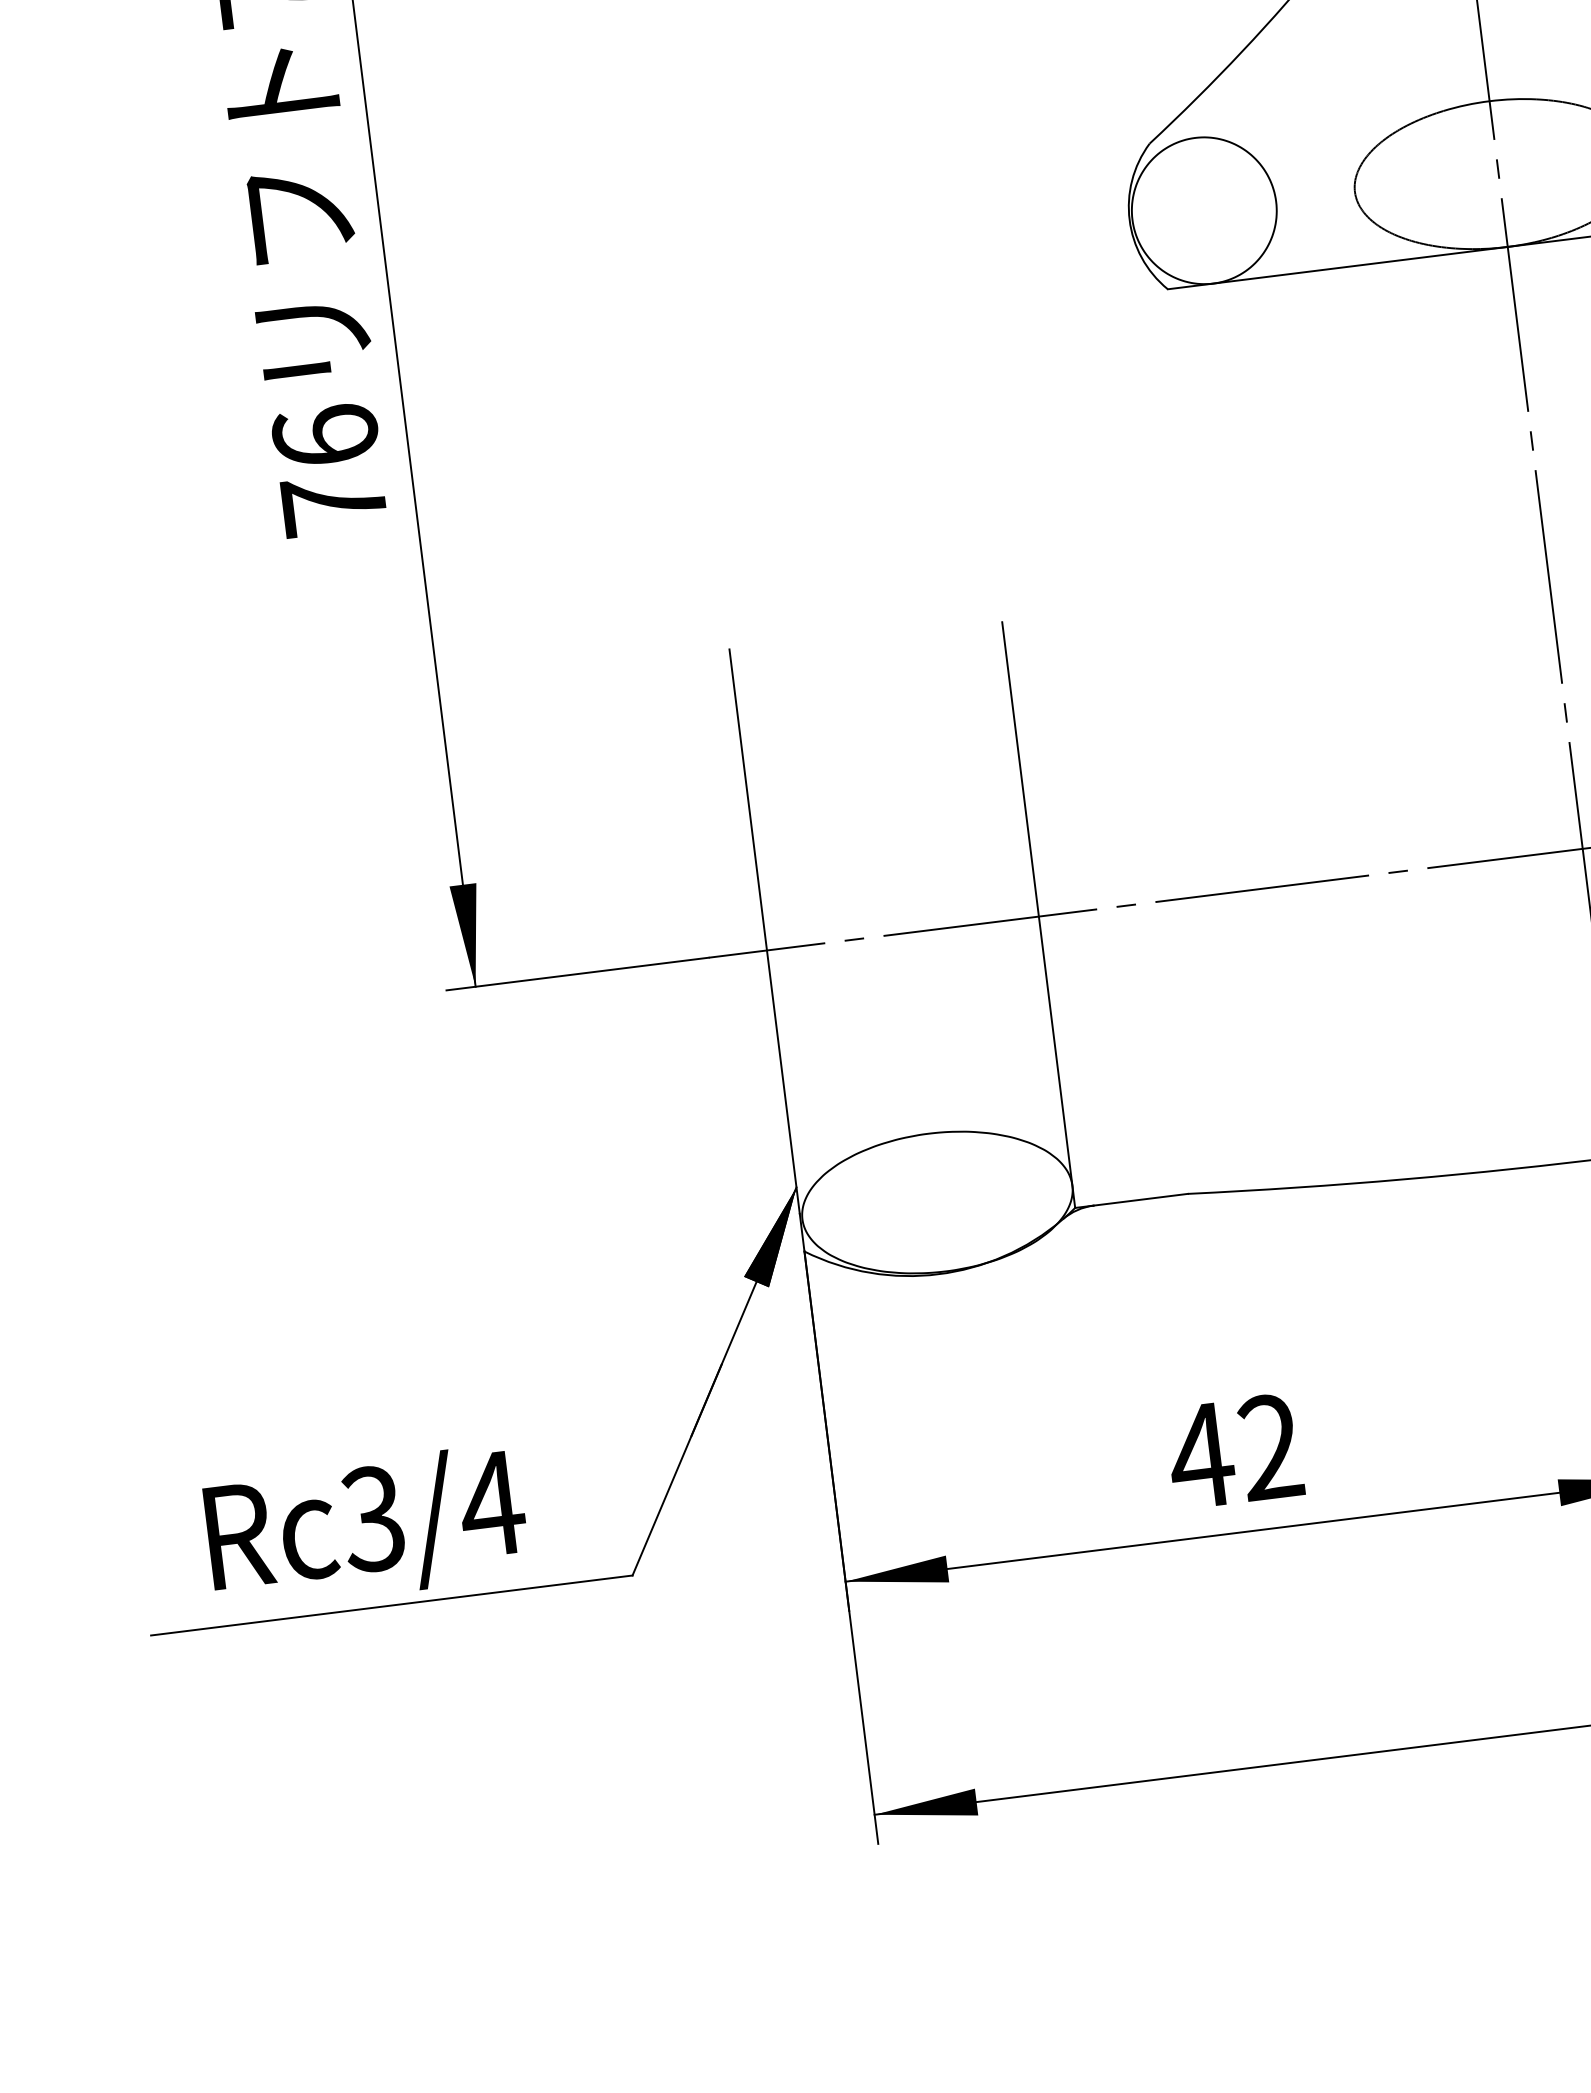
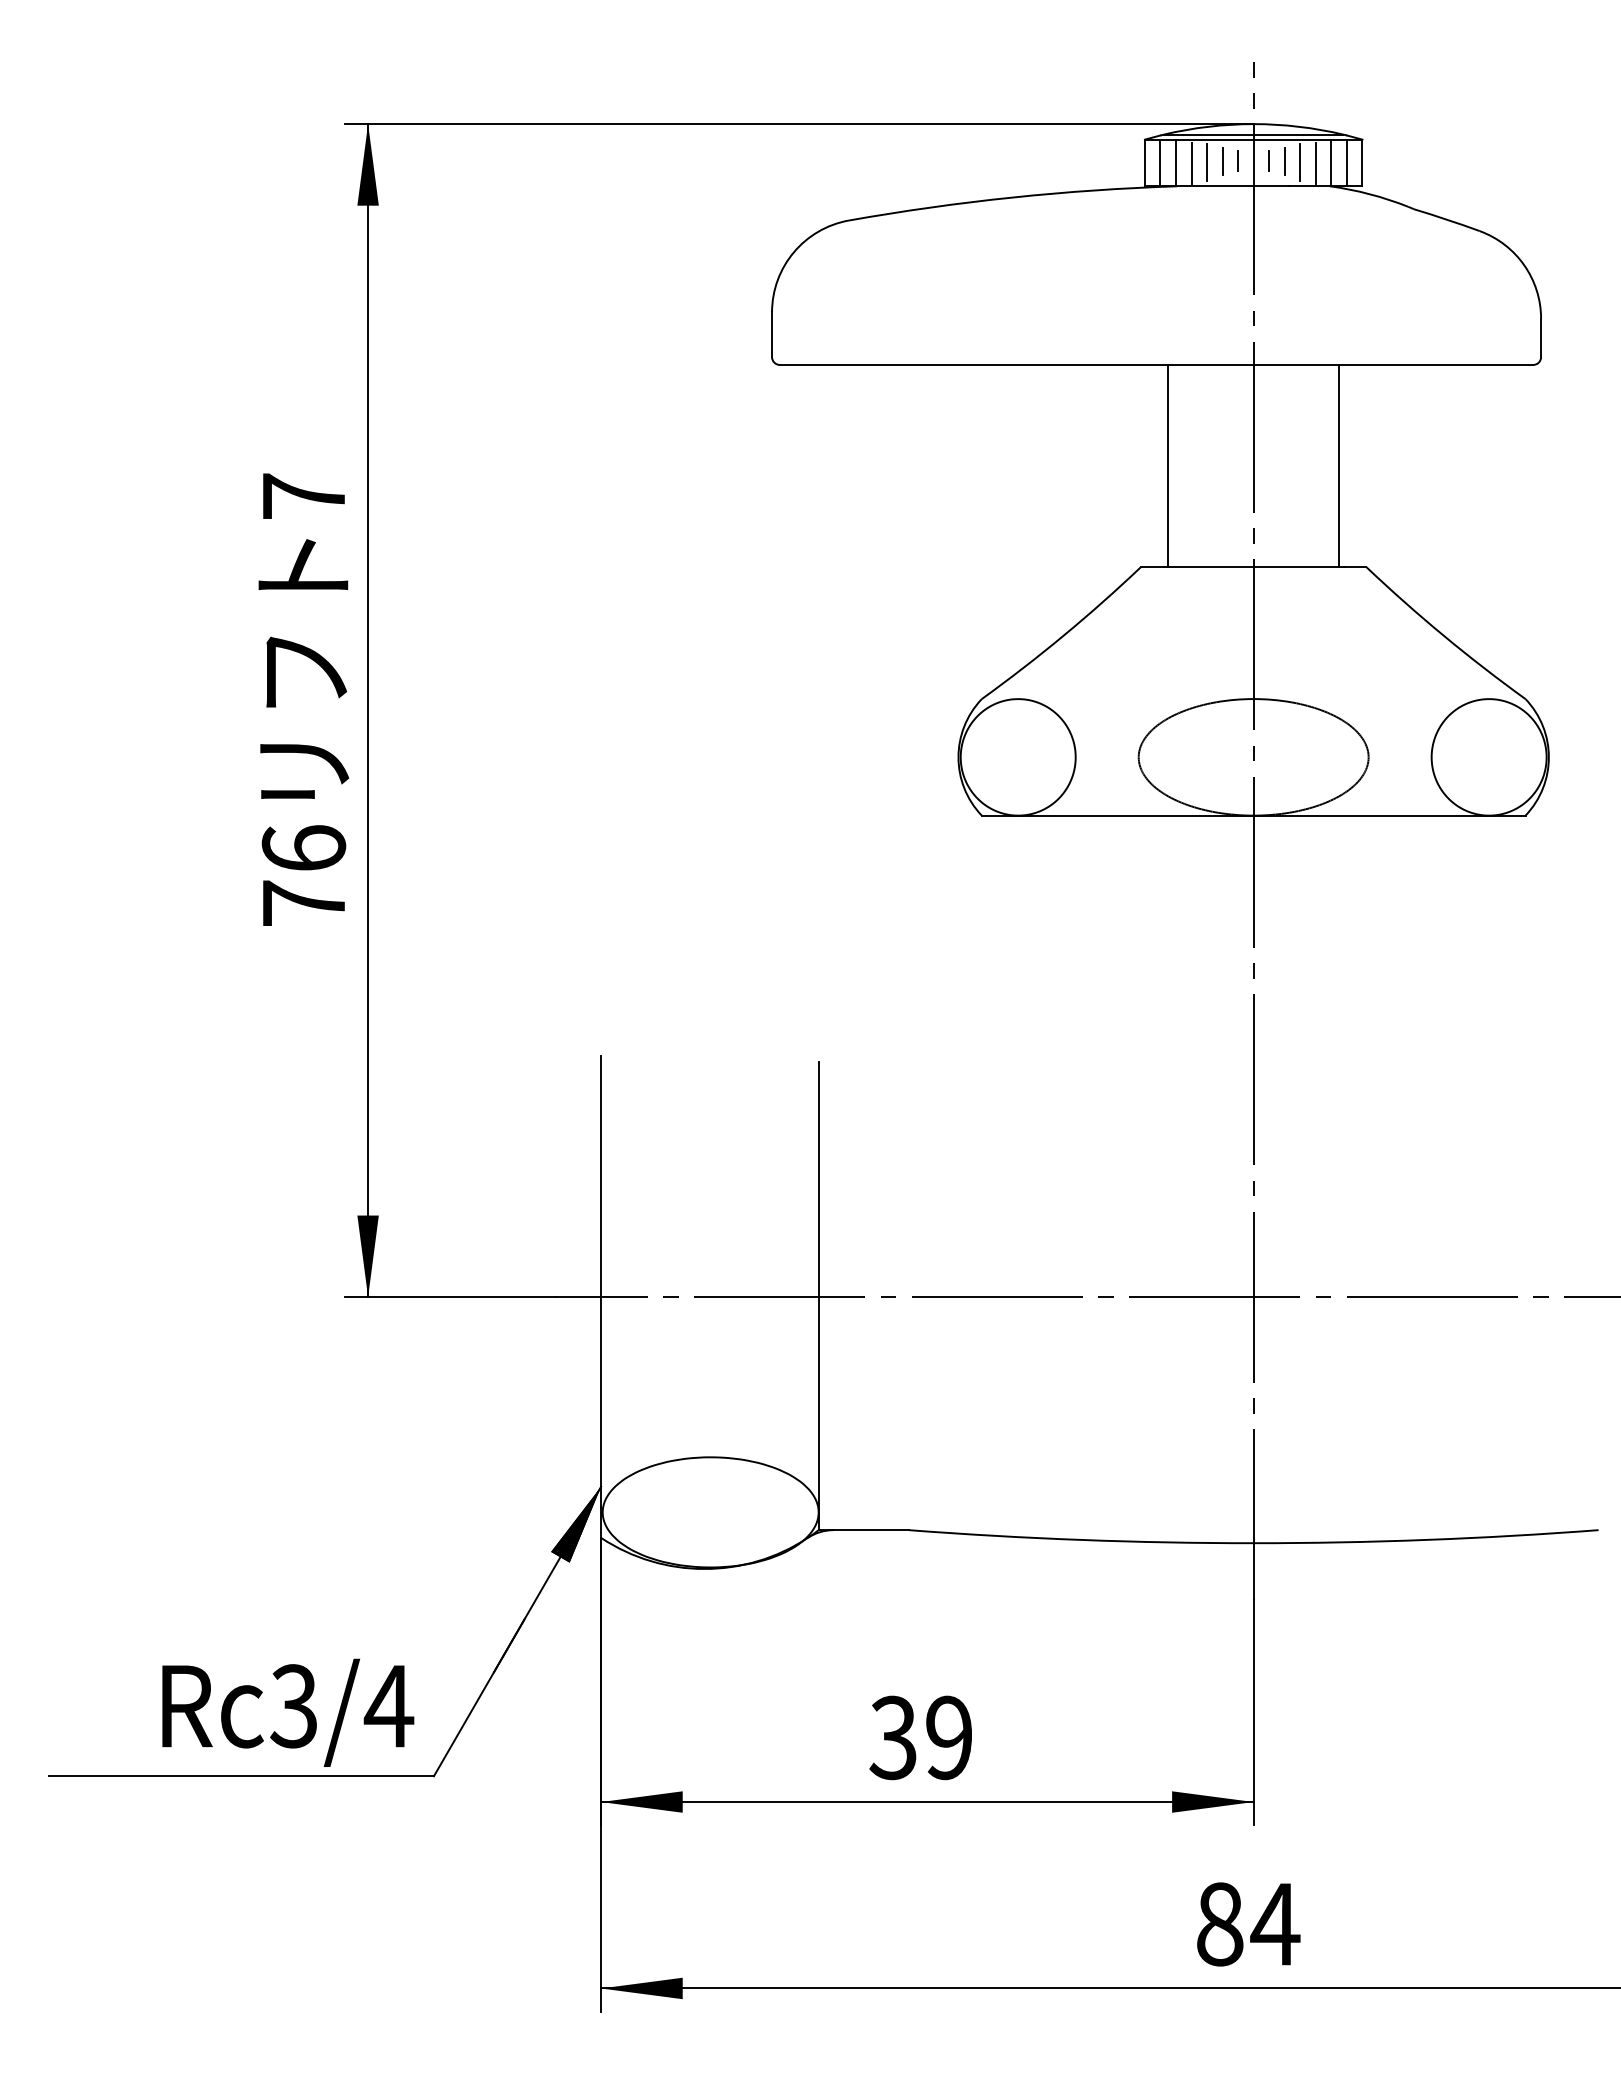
text: (1234, 1451) -> (920, 1737), 42 -> 39
text: (367, 1527) -> (288, 1712), moved

